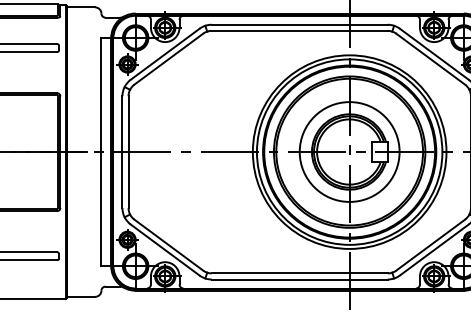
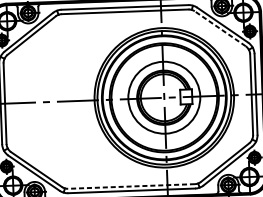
line: (430, 59) -> (220, 28), solid -> dashed
line: (299, 273) -> (131, 186), solid -> dashed

